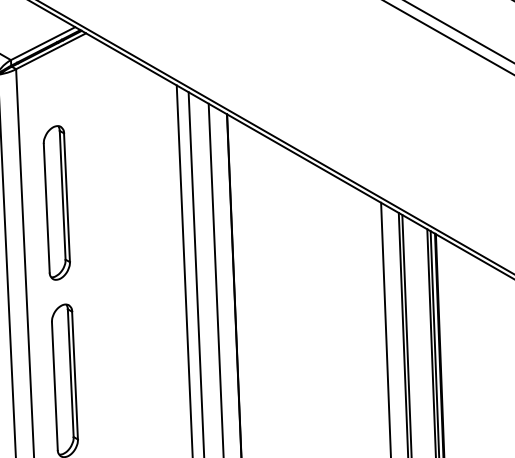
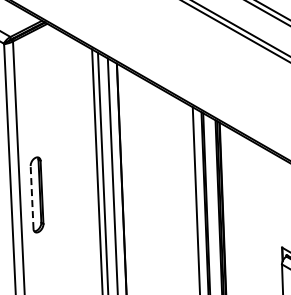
part: (55, 203) -> (32, 107), removed
line: (55, 386) -> (32, 197), solid -> dashed

